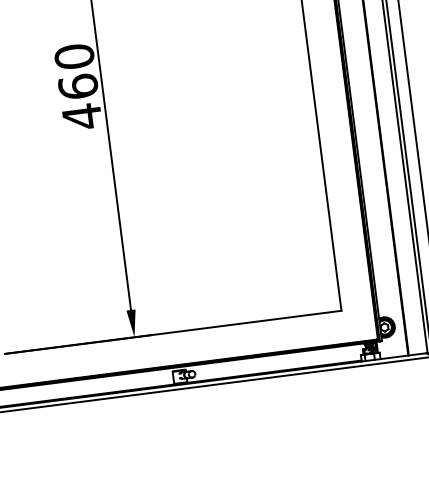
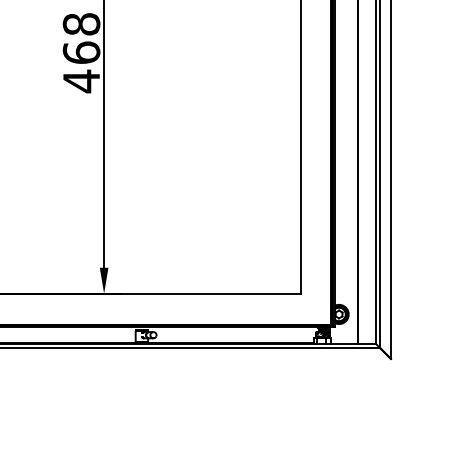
text: (74, 56) -> (81, 24), 460 -> 468

